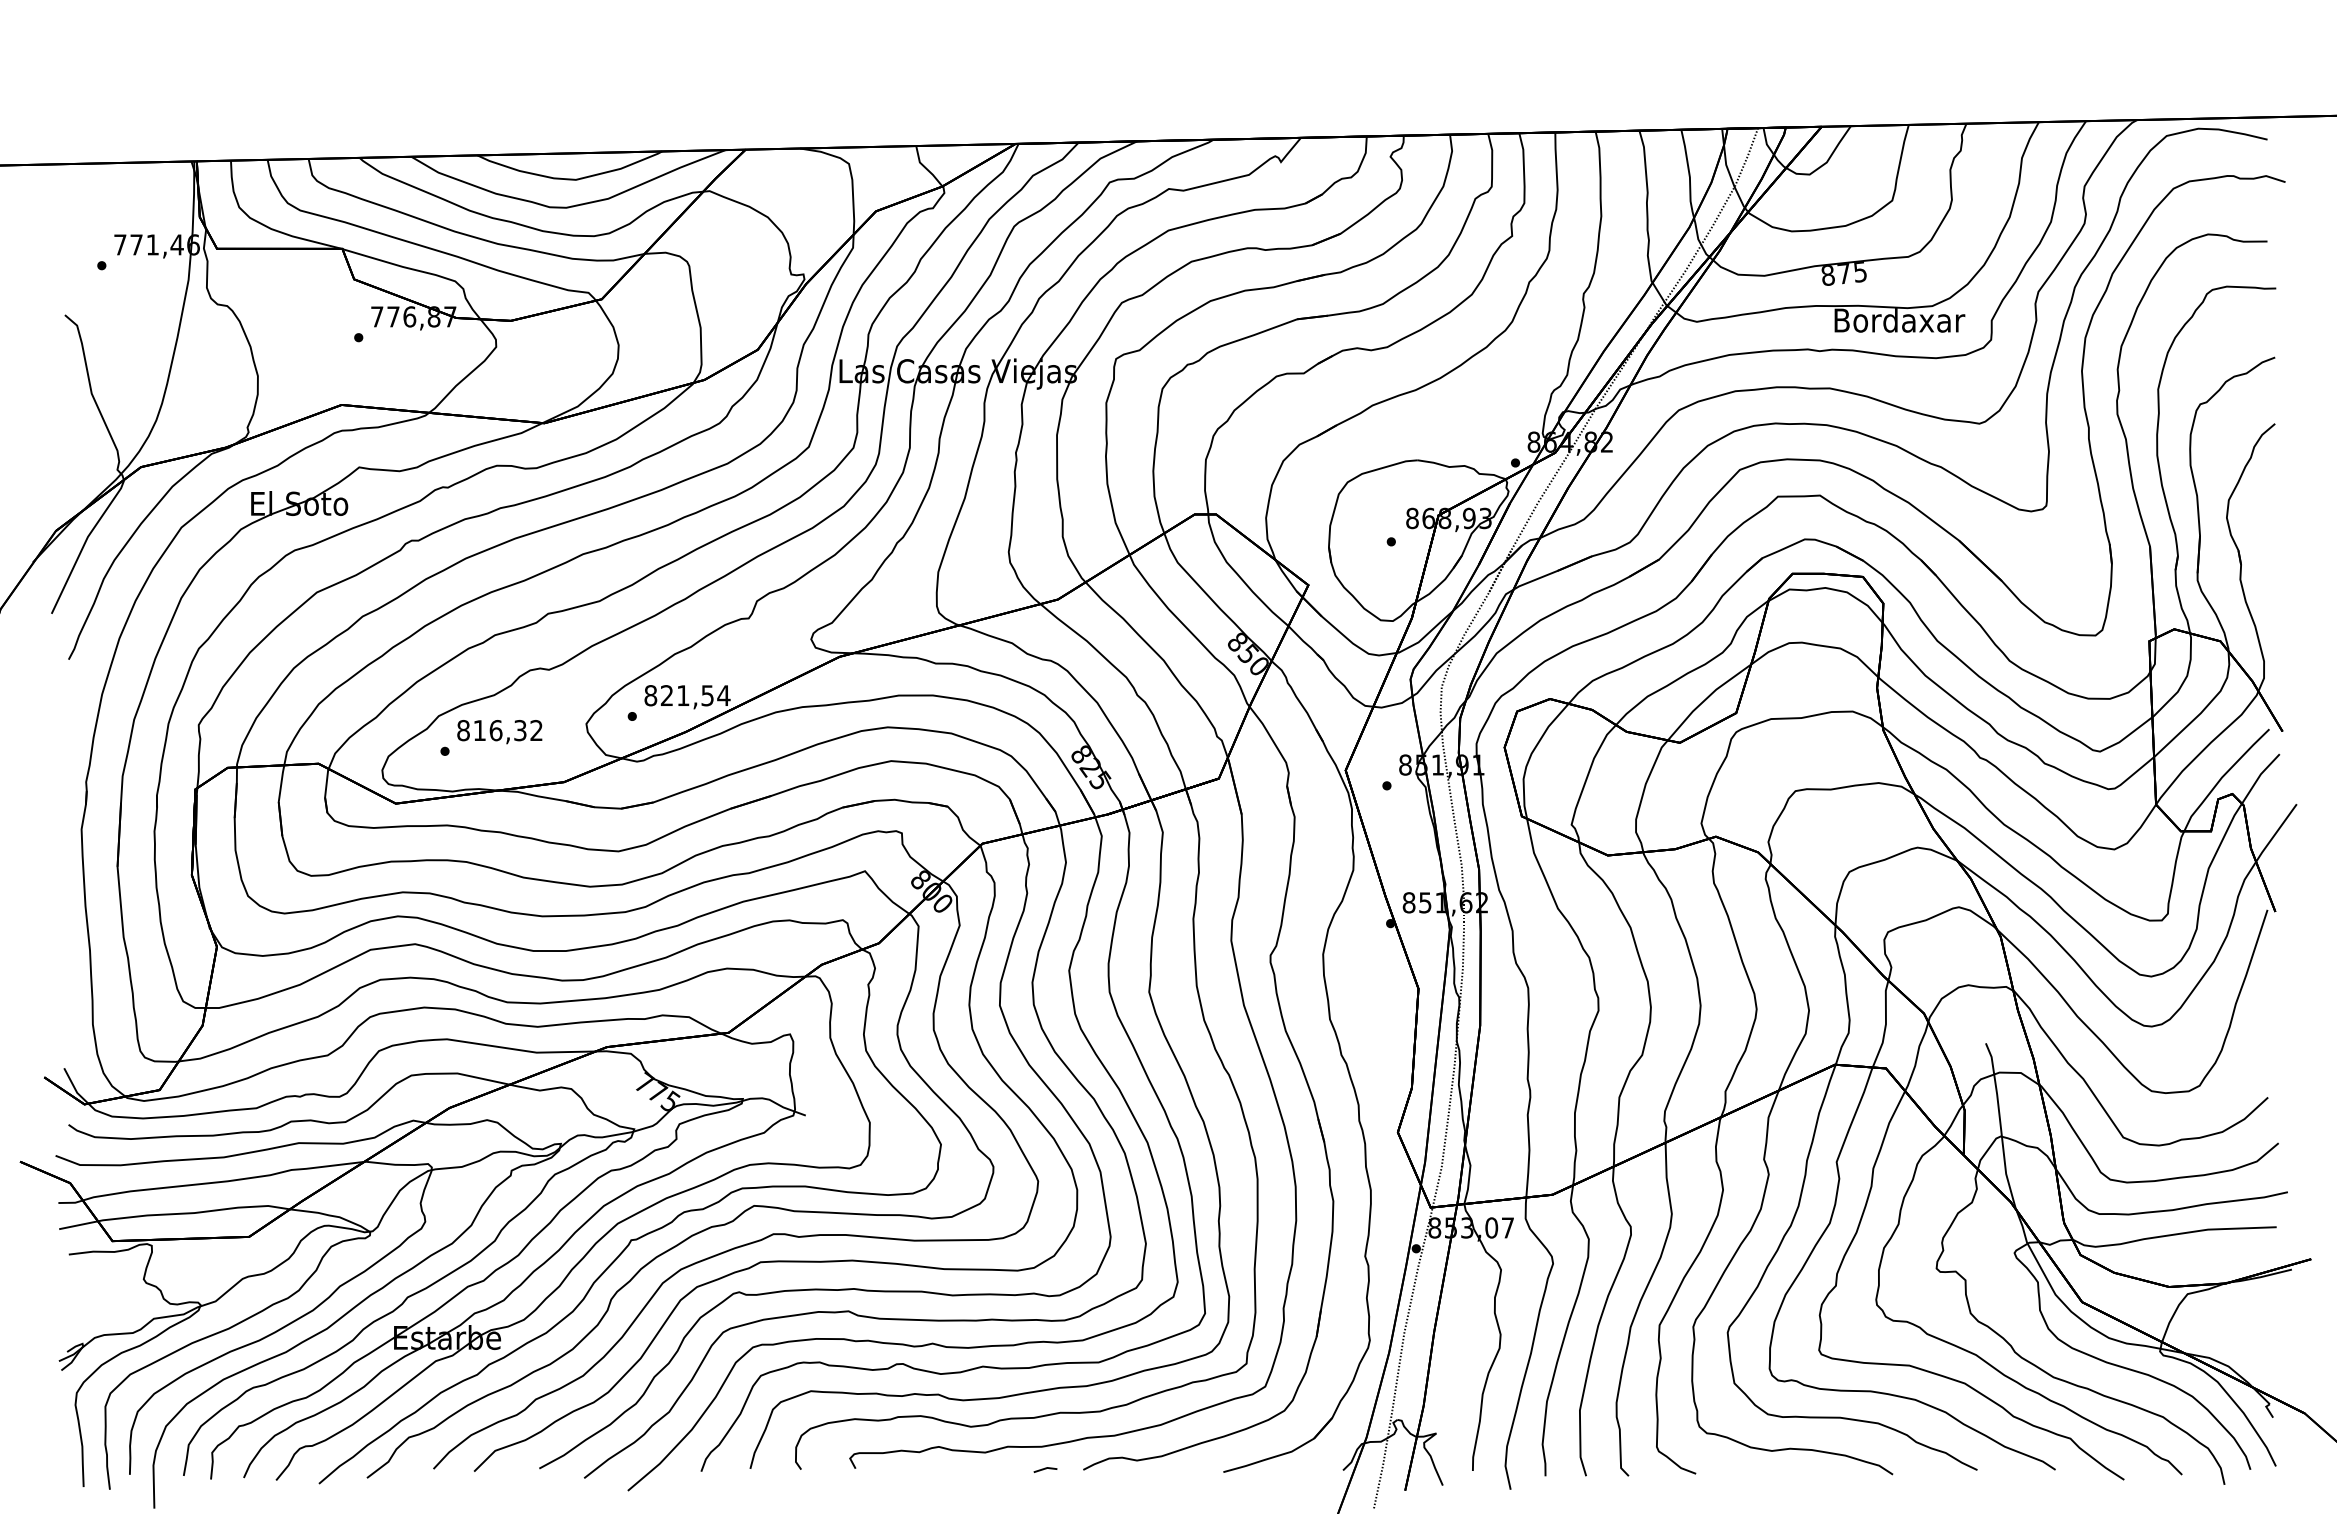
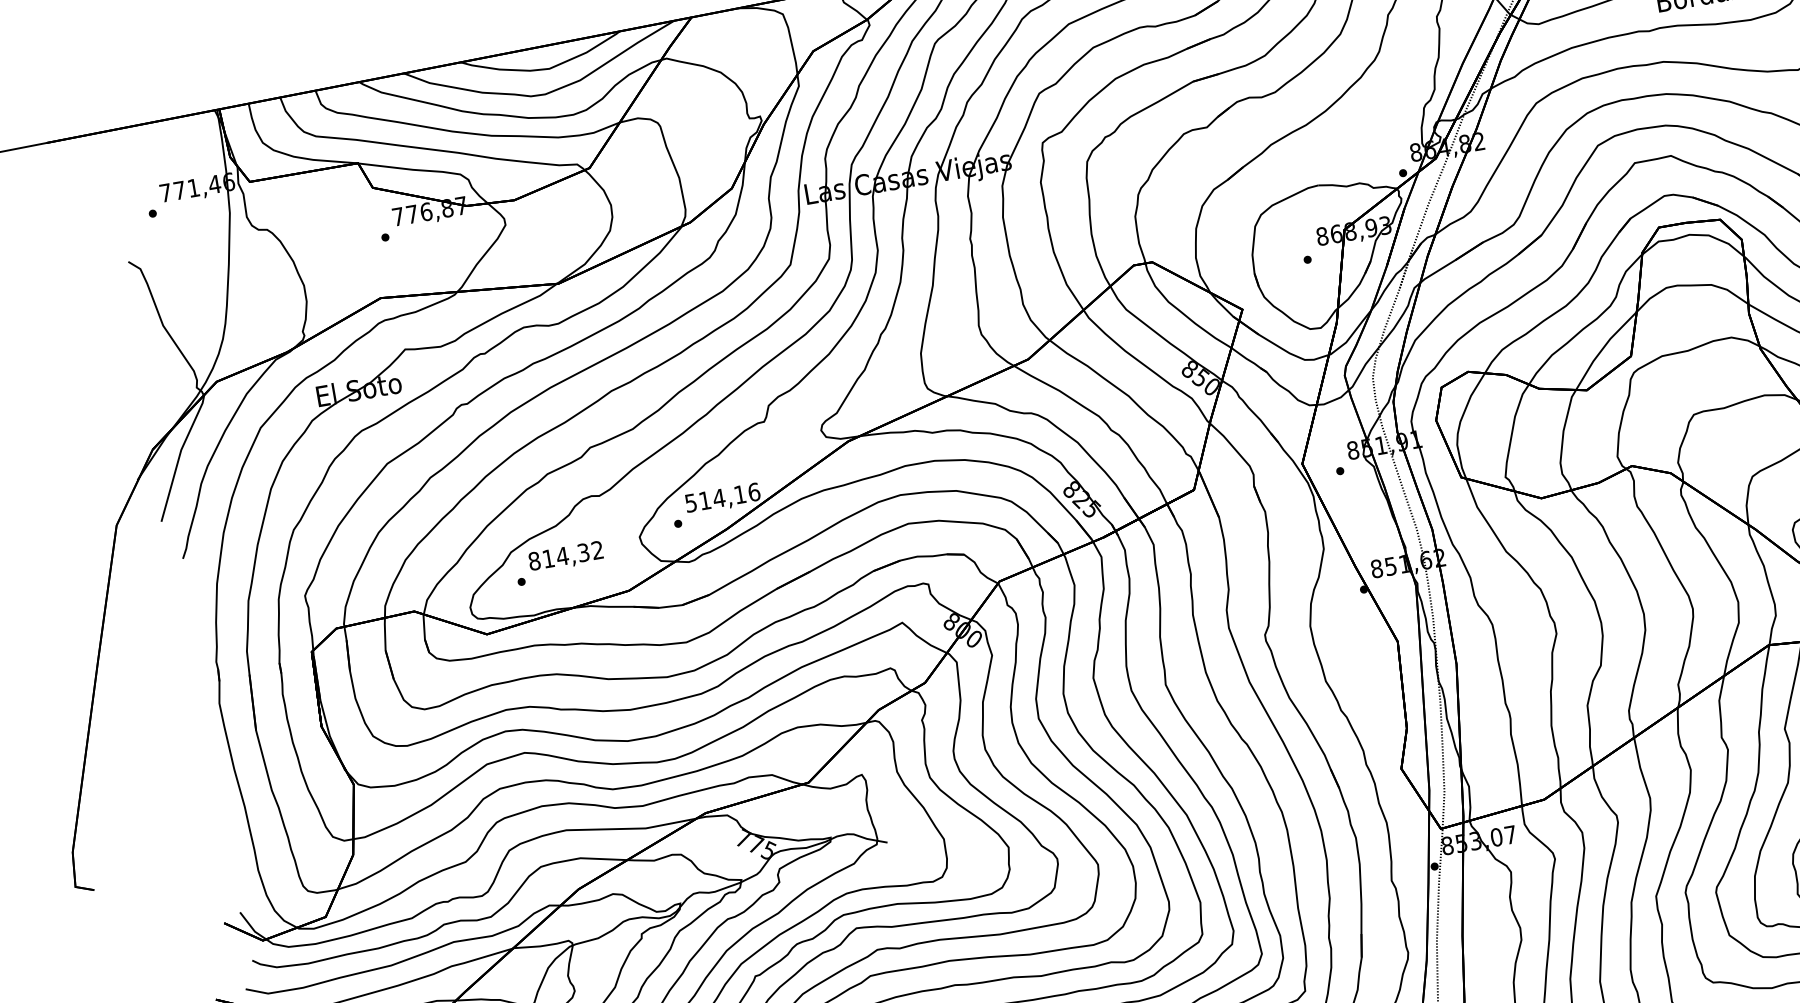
text: (687, 695) -> (722, 497), 821,54 -> 514,16
text: (495, 730) -> (562, 556), 816,32 -> 814,32

